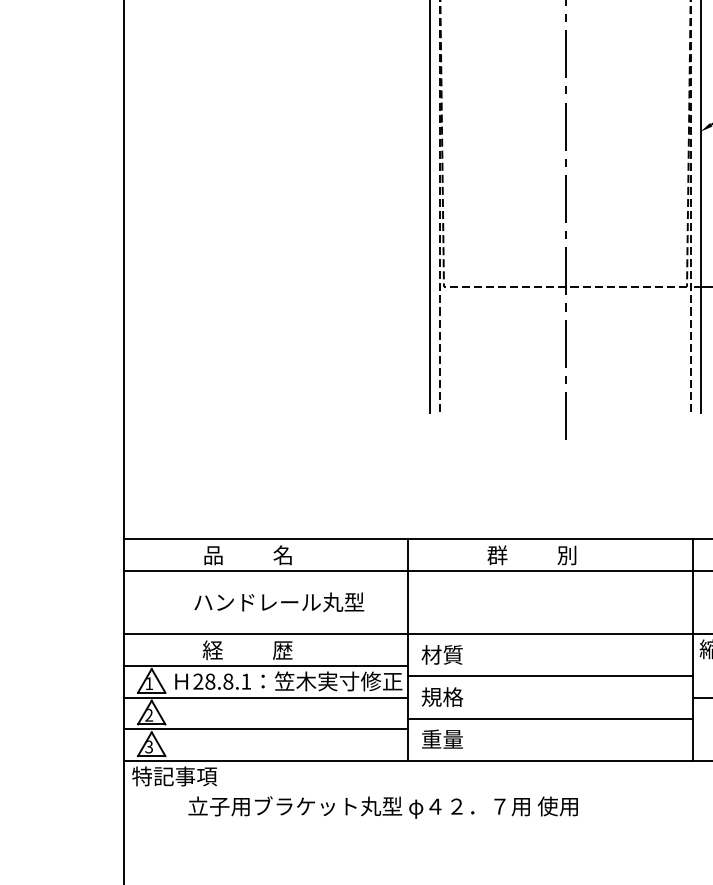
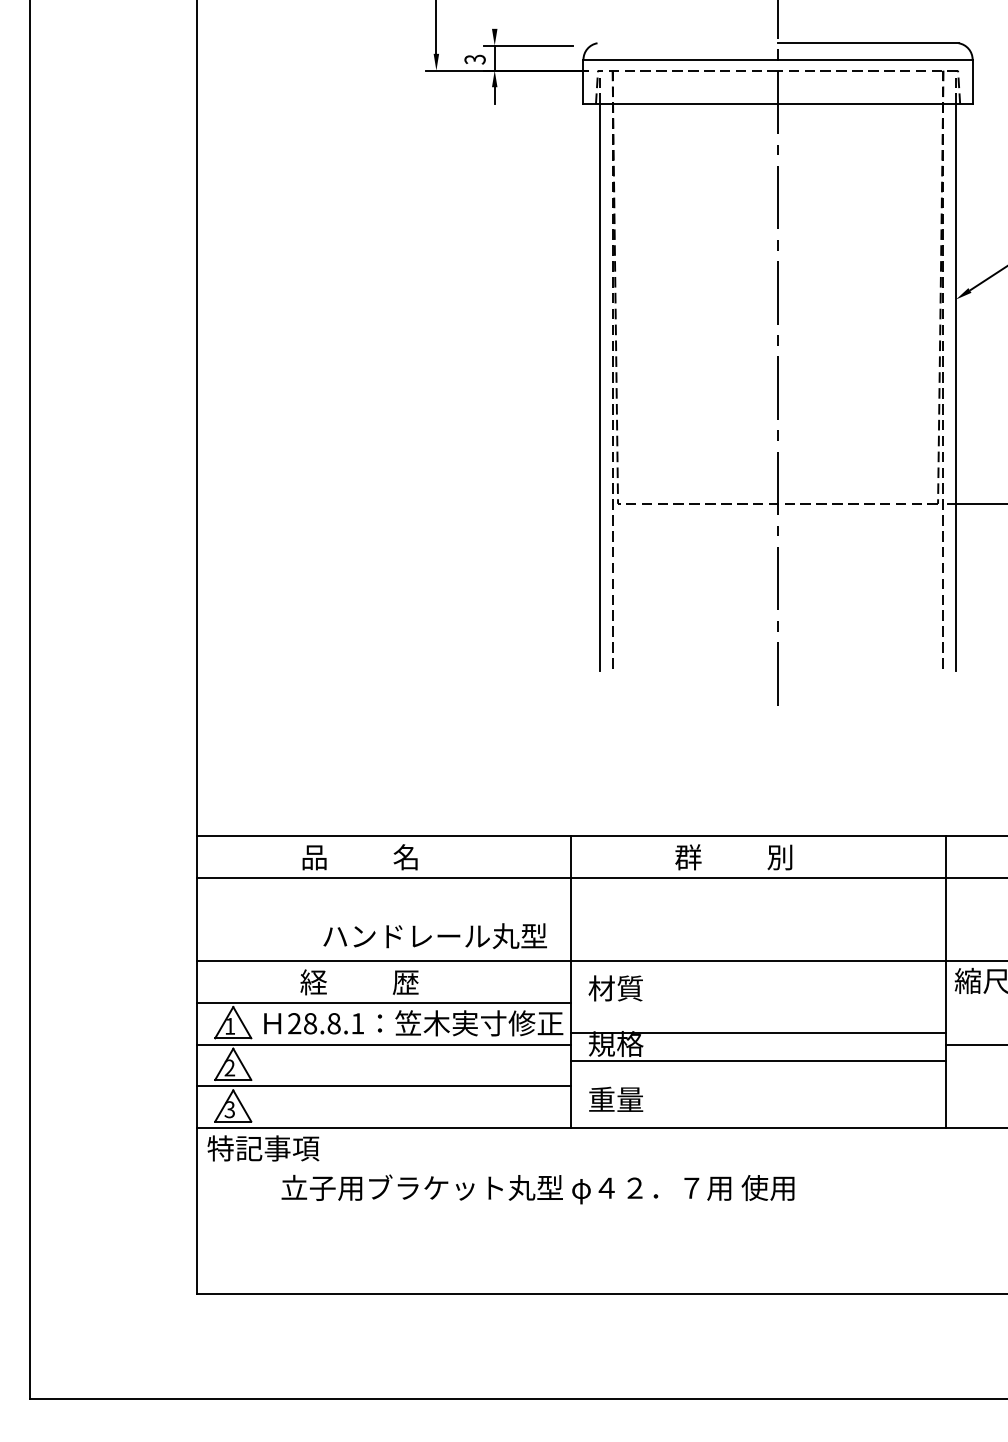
text: (278, 601) -> (434, 935), moved
line: (549, 676) -> (757, 1060), moved
line: (549, 718) -> (757, 1033), moved

